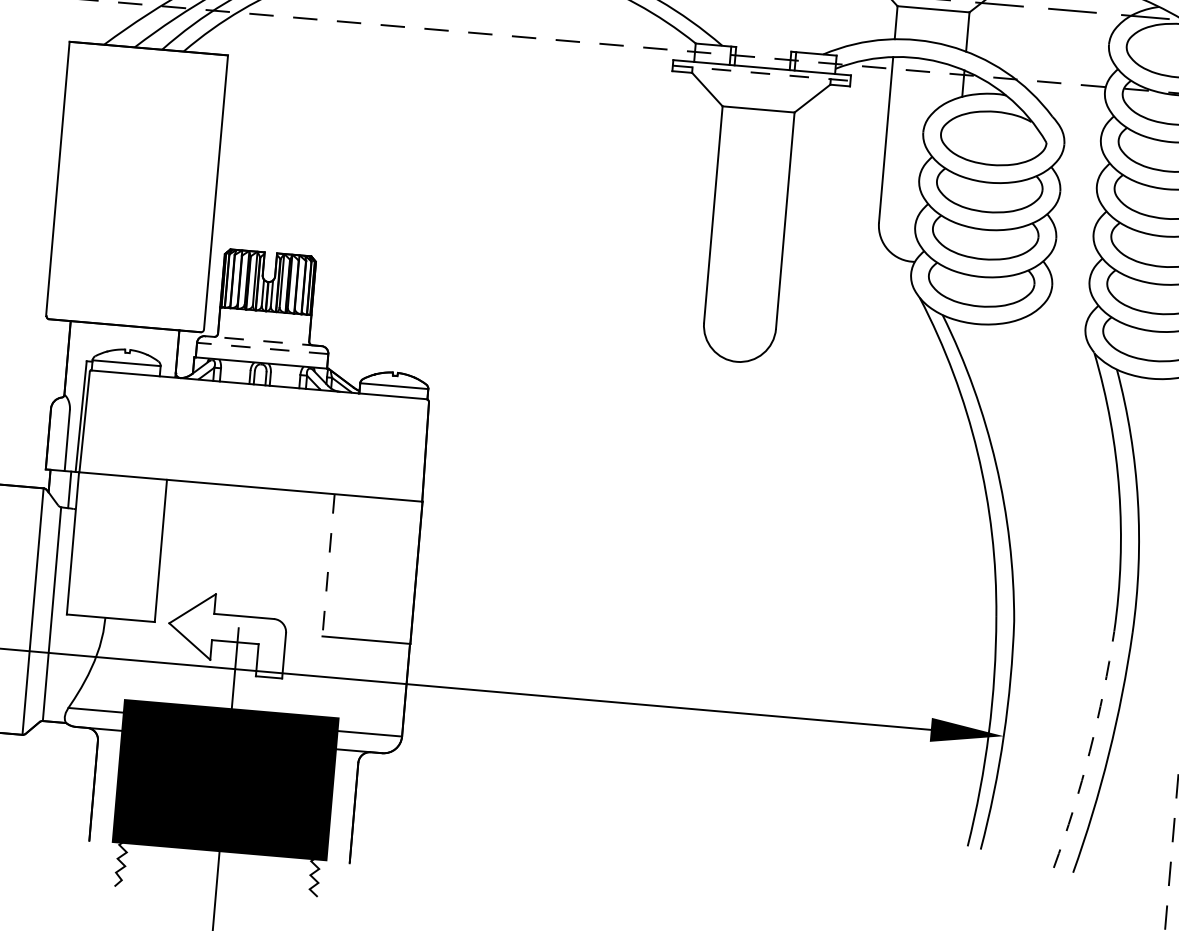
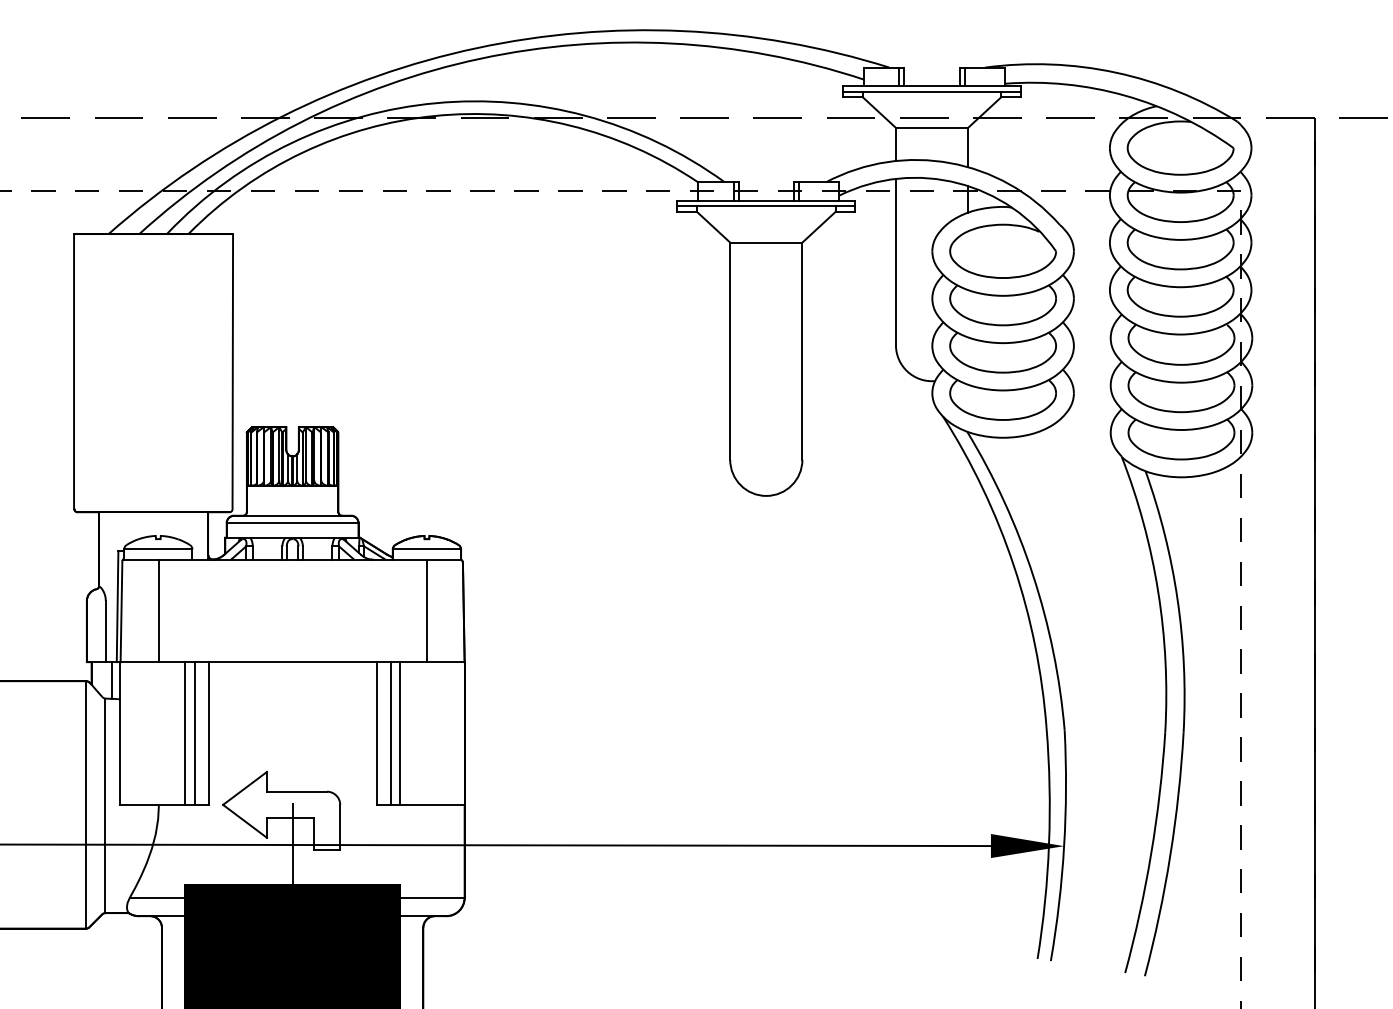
line: (761, 73) -> (766, 206), dashed -> solid
line: (263, 340) -> (292, 515), dashed -> solid
line: (262, 348) -> (292, 523), dashed -> solid
line: (121, 424) -> (158, 610), added
line: (388, 446) -> (426, 610), added
line: (137, 548) -> (185, 733), added
line: (146, 549) -> (194, 733), added
line: (328, 566) -> (376, 734), dashed -> solid
line: (342, 566) -> (390, 733), added
line: (352, 567) -> (400, 733), added
arc: (1090, 751) -> (1151, 853), dashed -> solid

